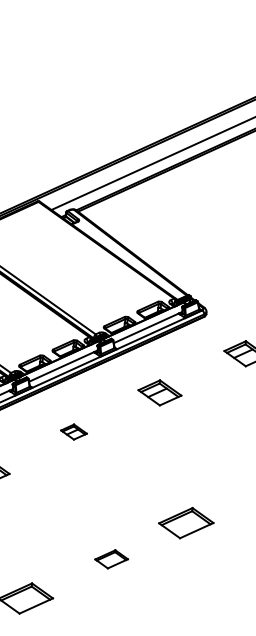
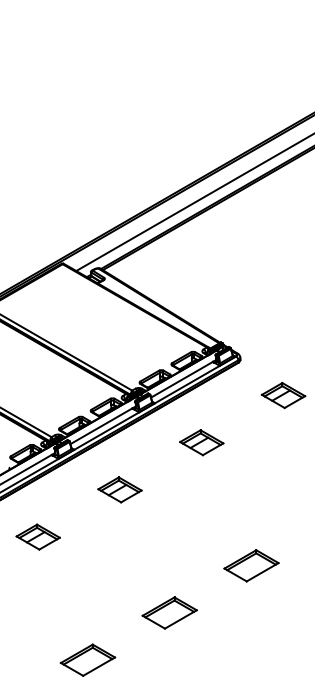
part: (73, 431) -> (119, 489), size x1.67
part: (186, 522) -> (251, 565), moved
part: (111, 558) -> (169, 612), size x1.67

